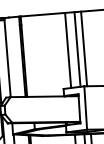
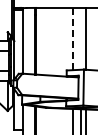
line: (68, 49) -> (73, 38), solid -> dashed
line: (77, 49) -> (80, 38), removed

